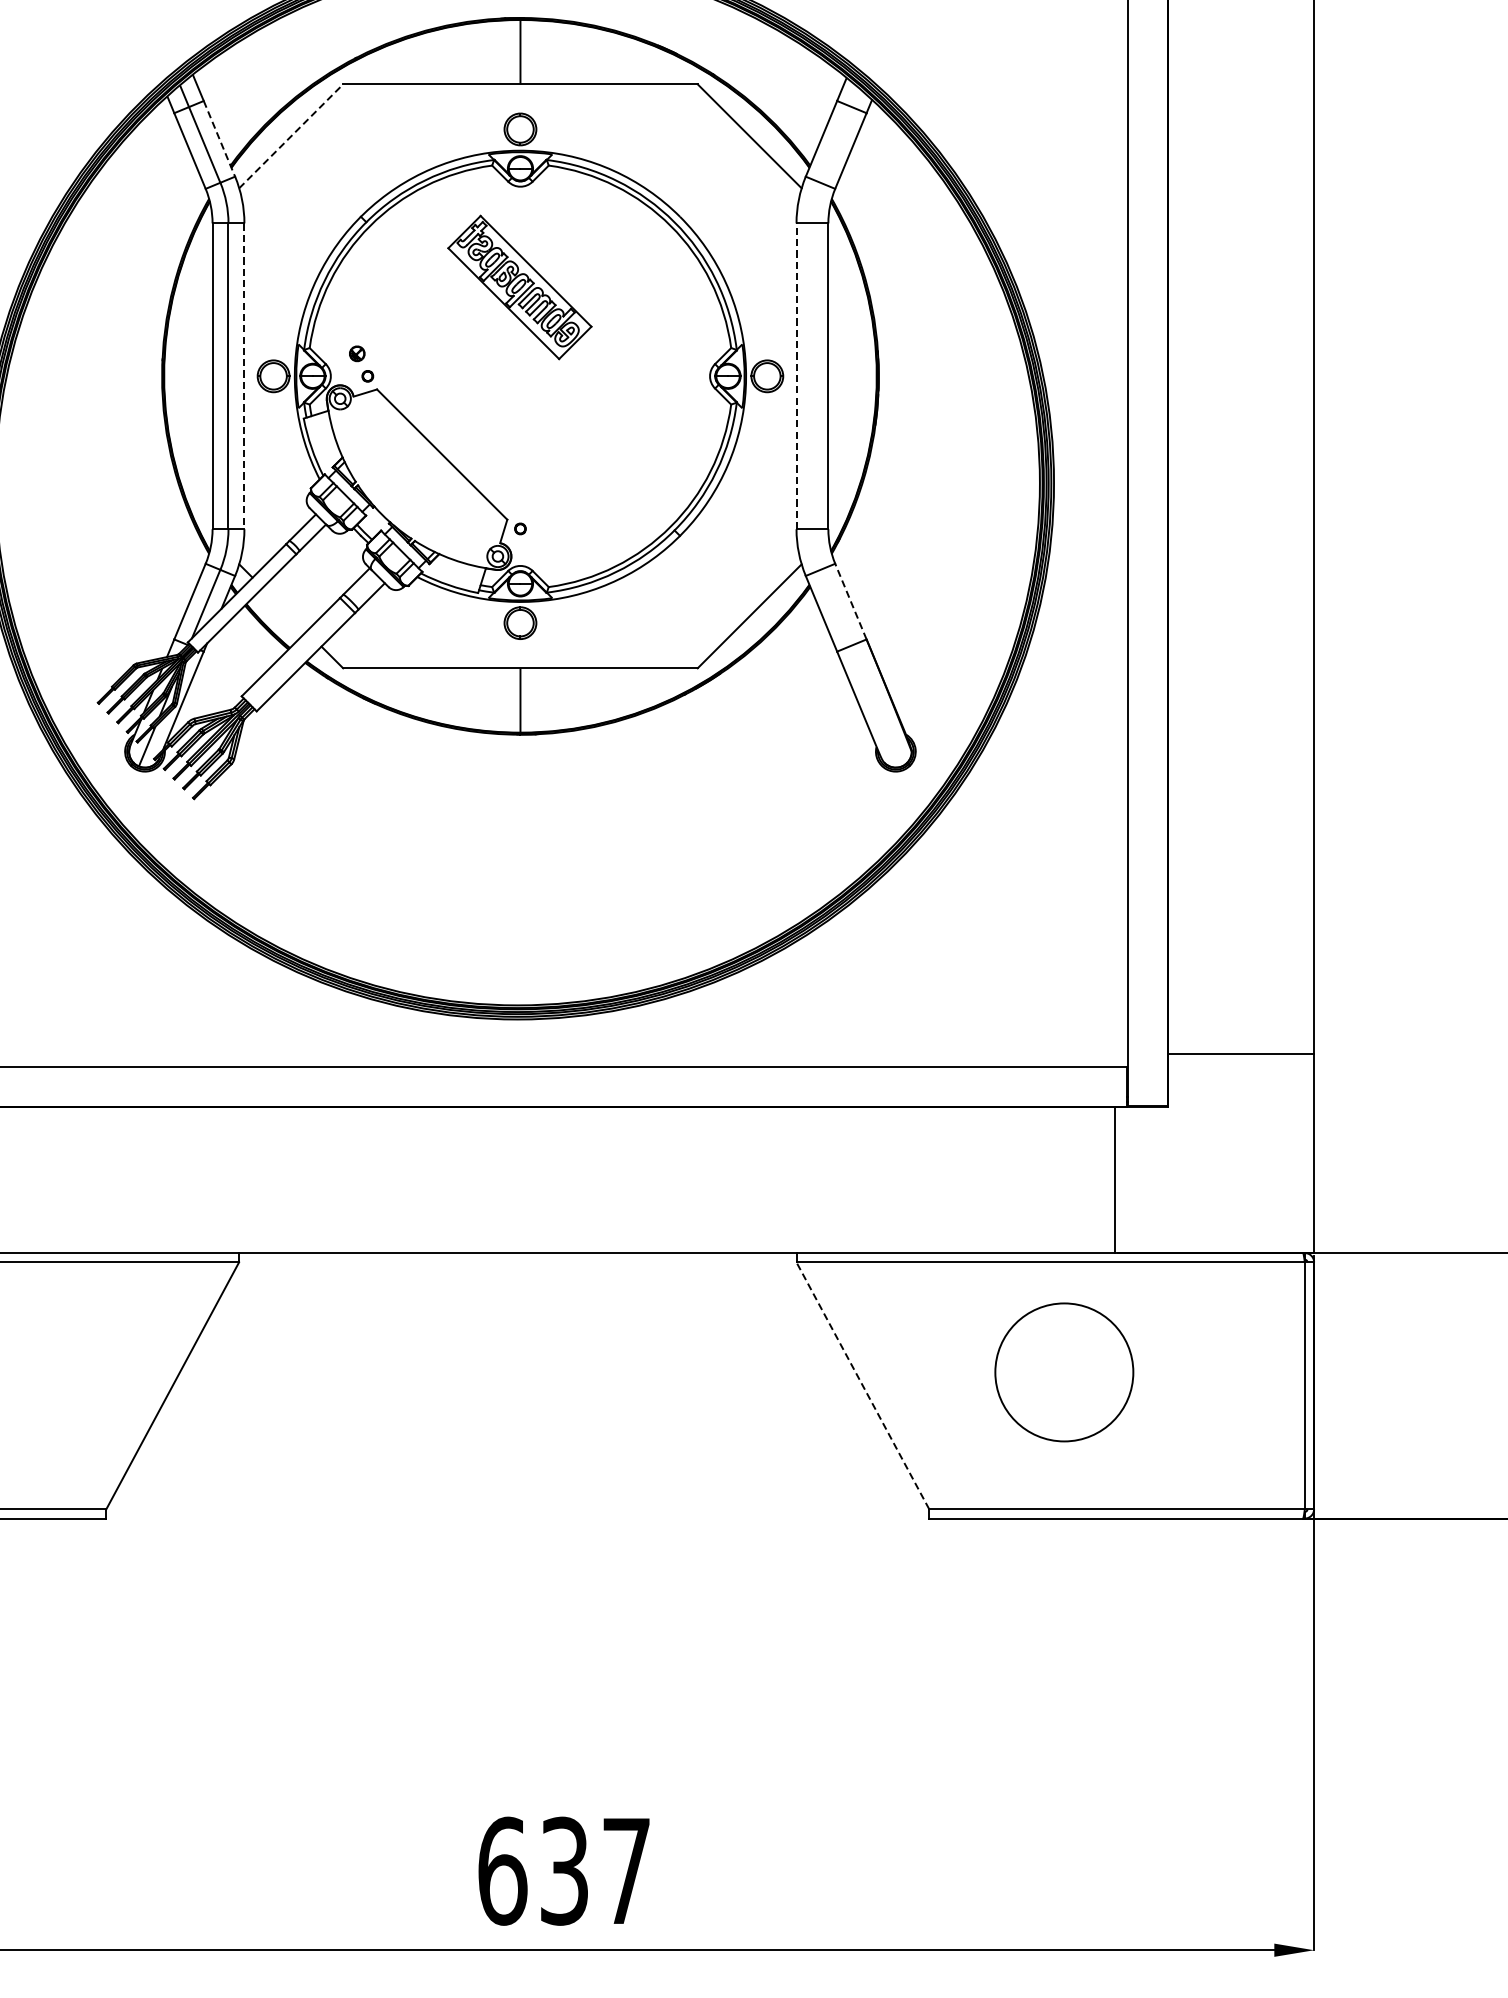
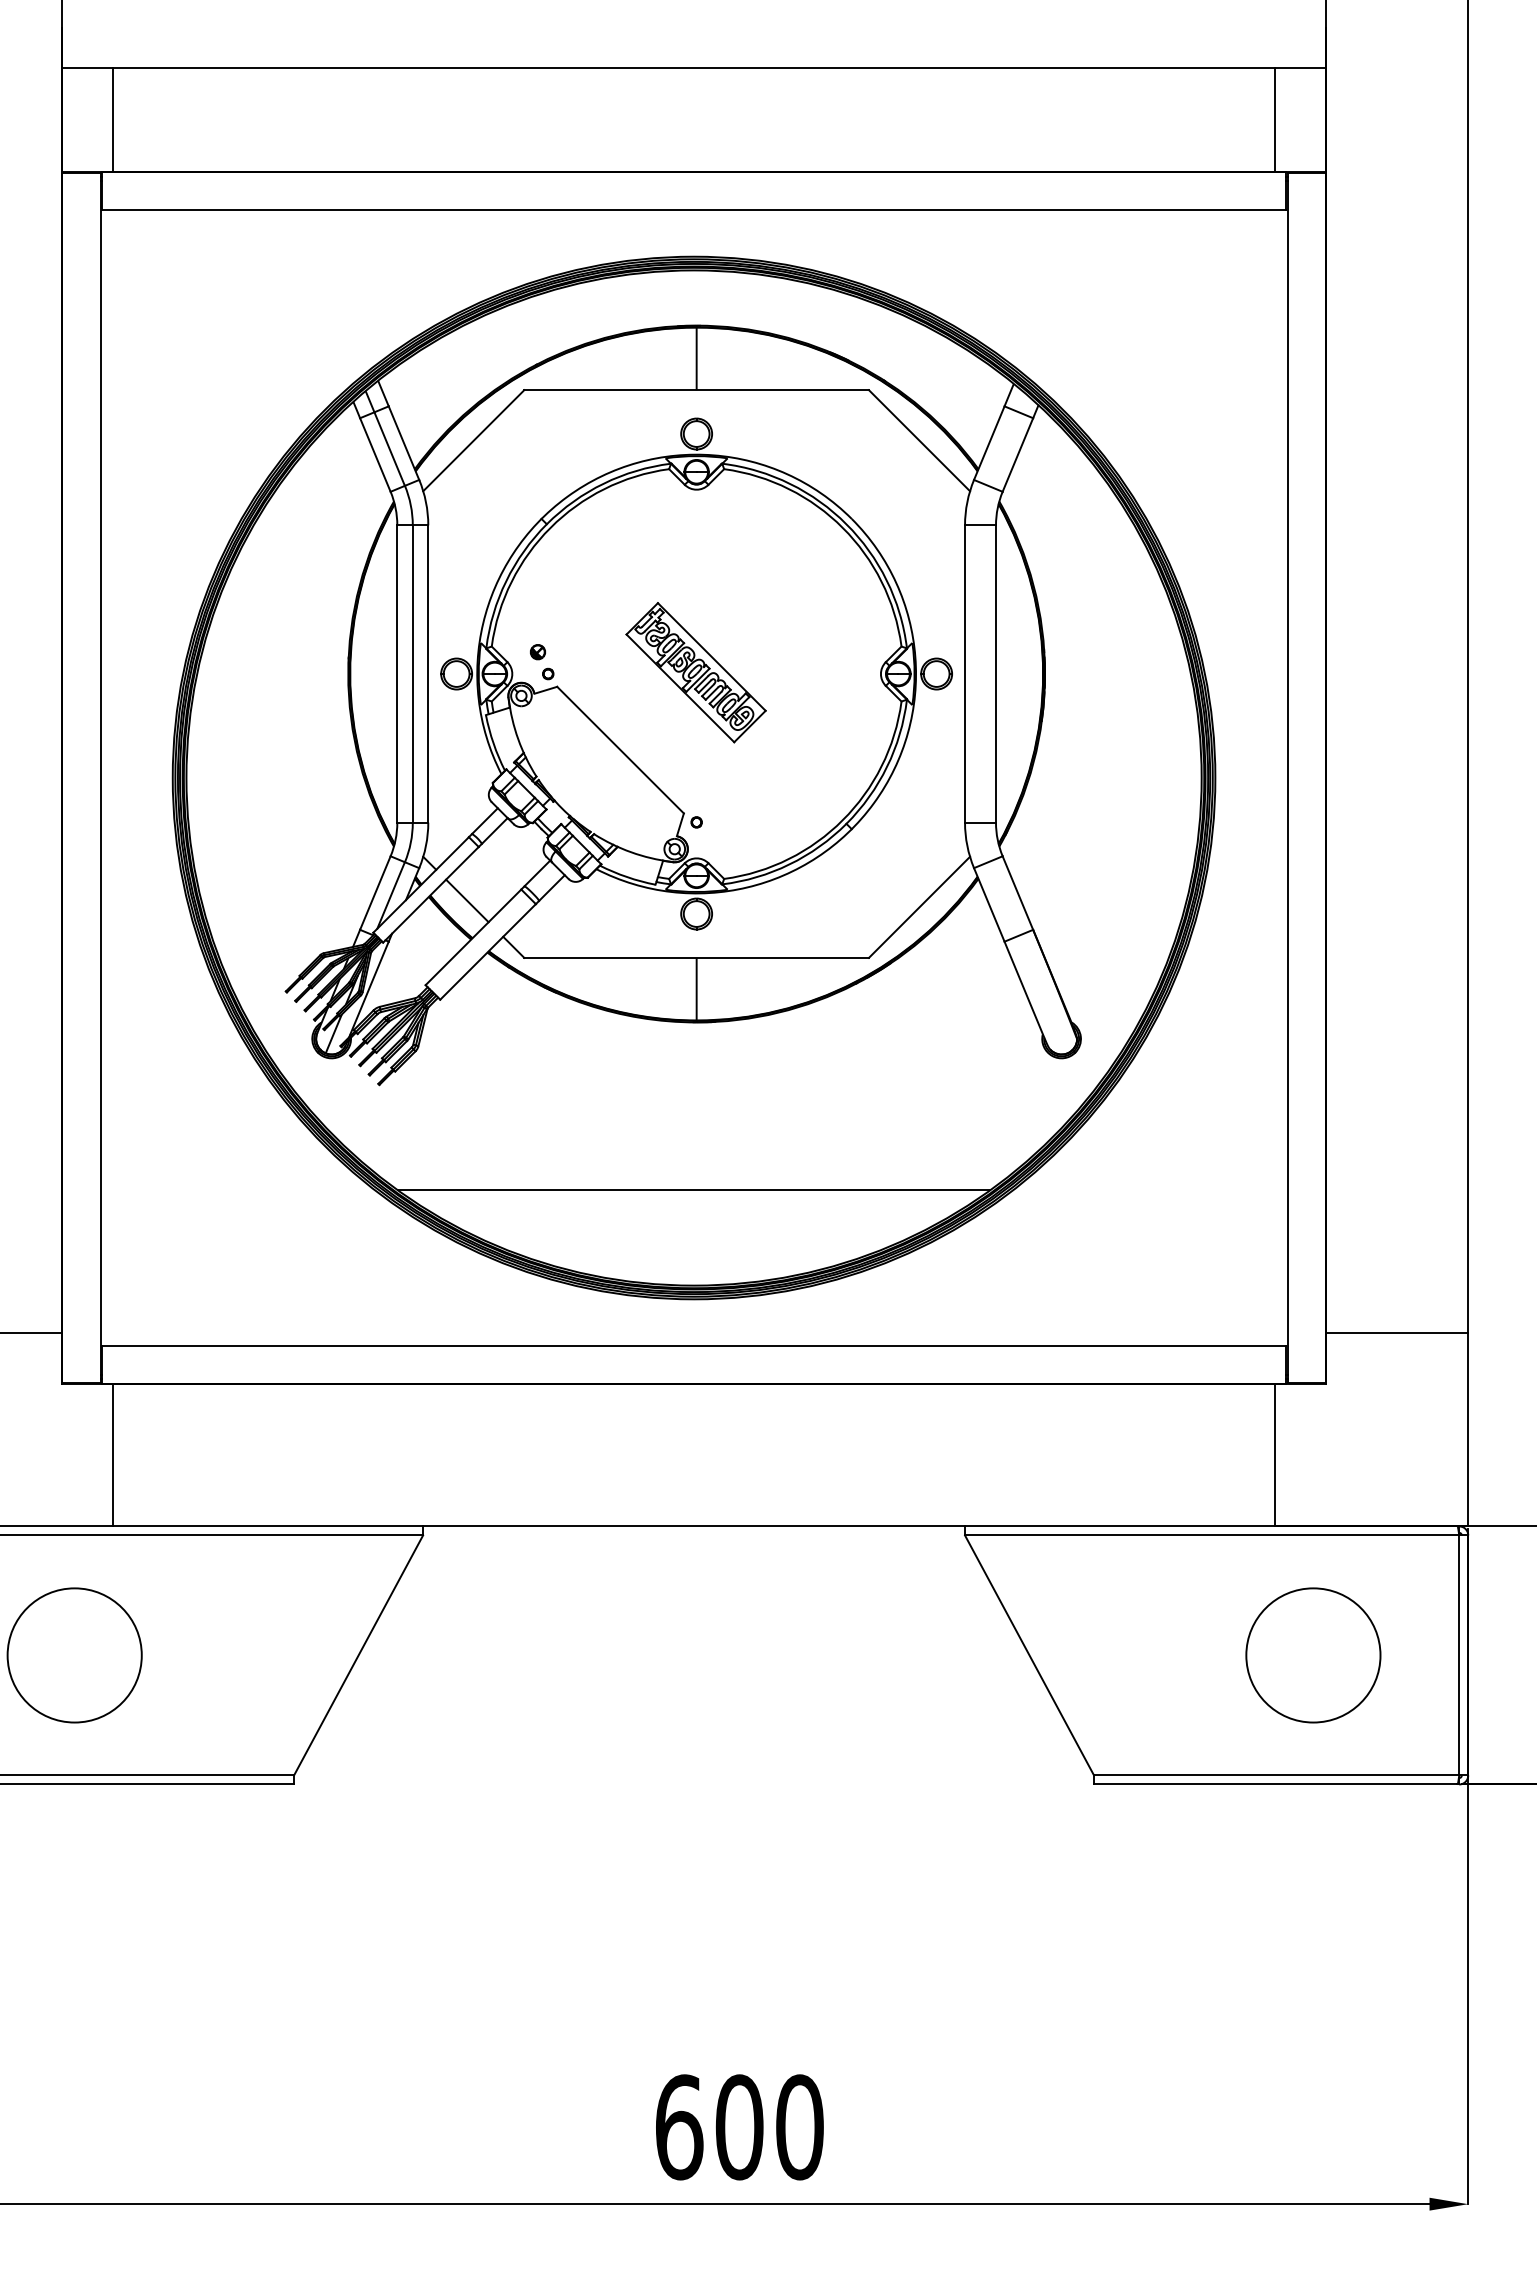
line: (291, 136) -> (474, 440), dashed -> solid
line: (219, 139) -> (404, 443), dashed -> solid
part: (519, 287) -> (695, 672), moved
line: (244, 376) -> (428, 674), dashed -> solid
line: (797, 376) -> (965, 674), dashed -> solid
line: (850, 602) -> (1017, 893), dashed -> solid
line: (284, 609) -> (467, 900), added
line: (517, 907) -> (693, 1190), added
circle: (1064, 1372) -> (1313, 1655), moved
line: (862, 1385) -> (1029, 1655), dashed -> solid
text: (595, 1871) -> (769, 2127), 637 -> 600

